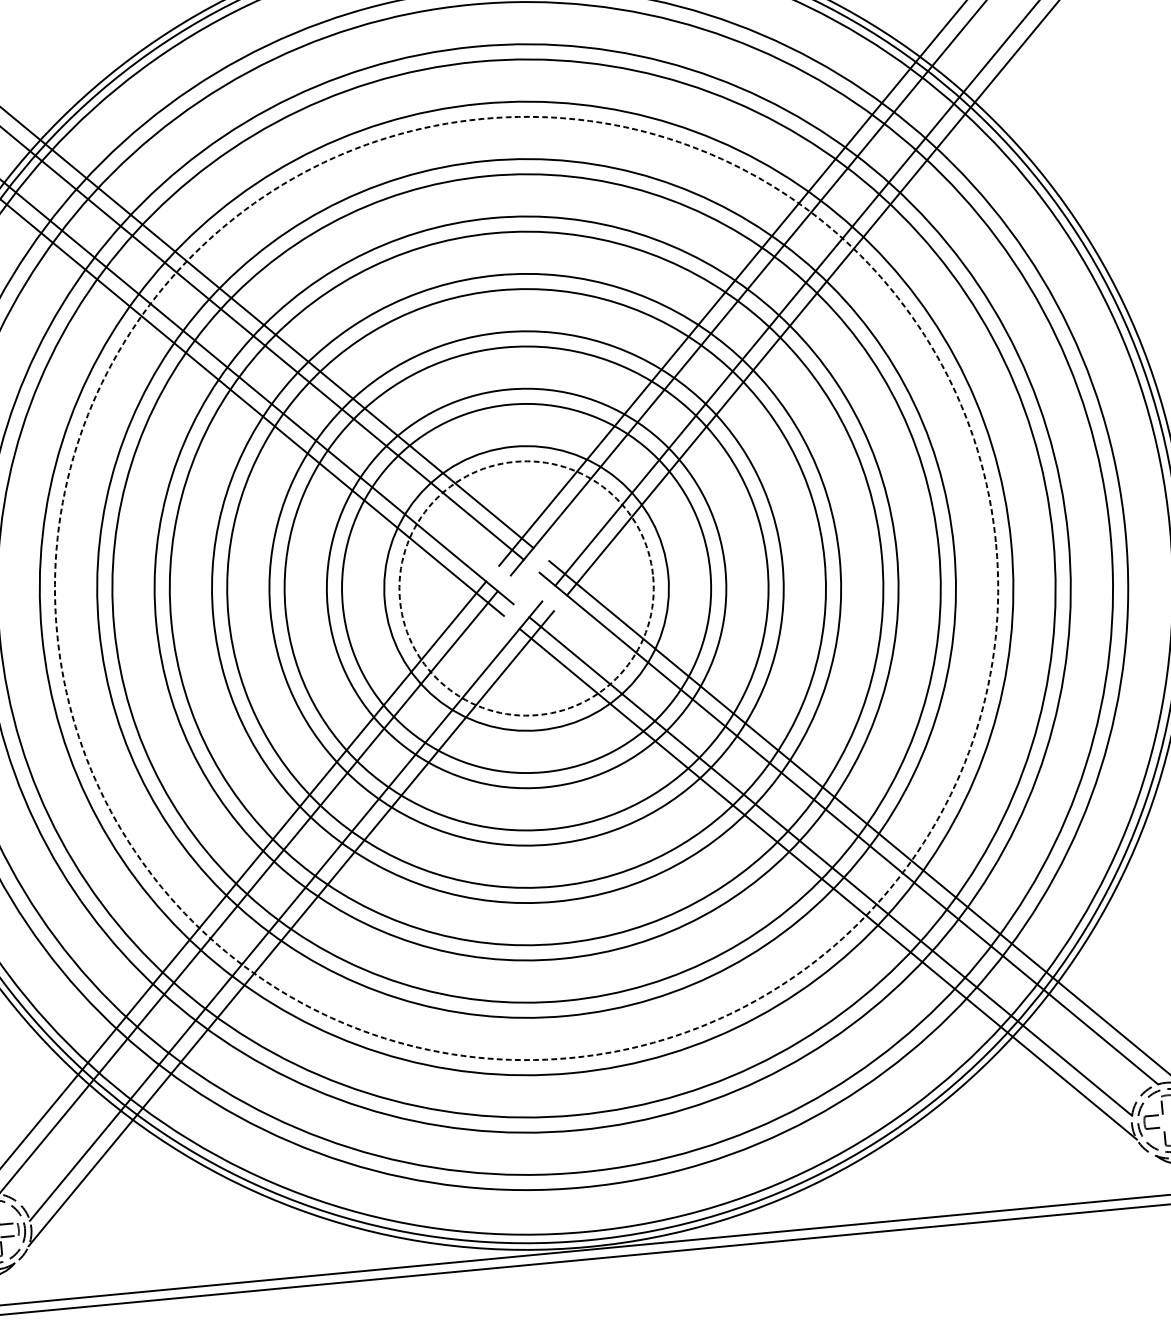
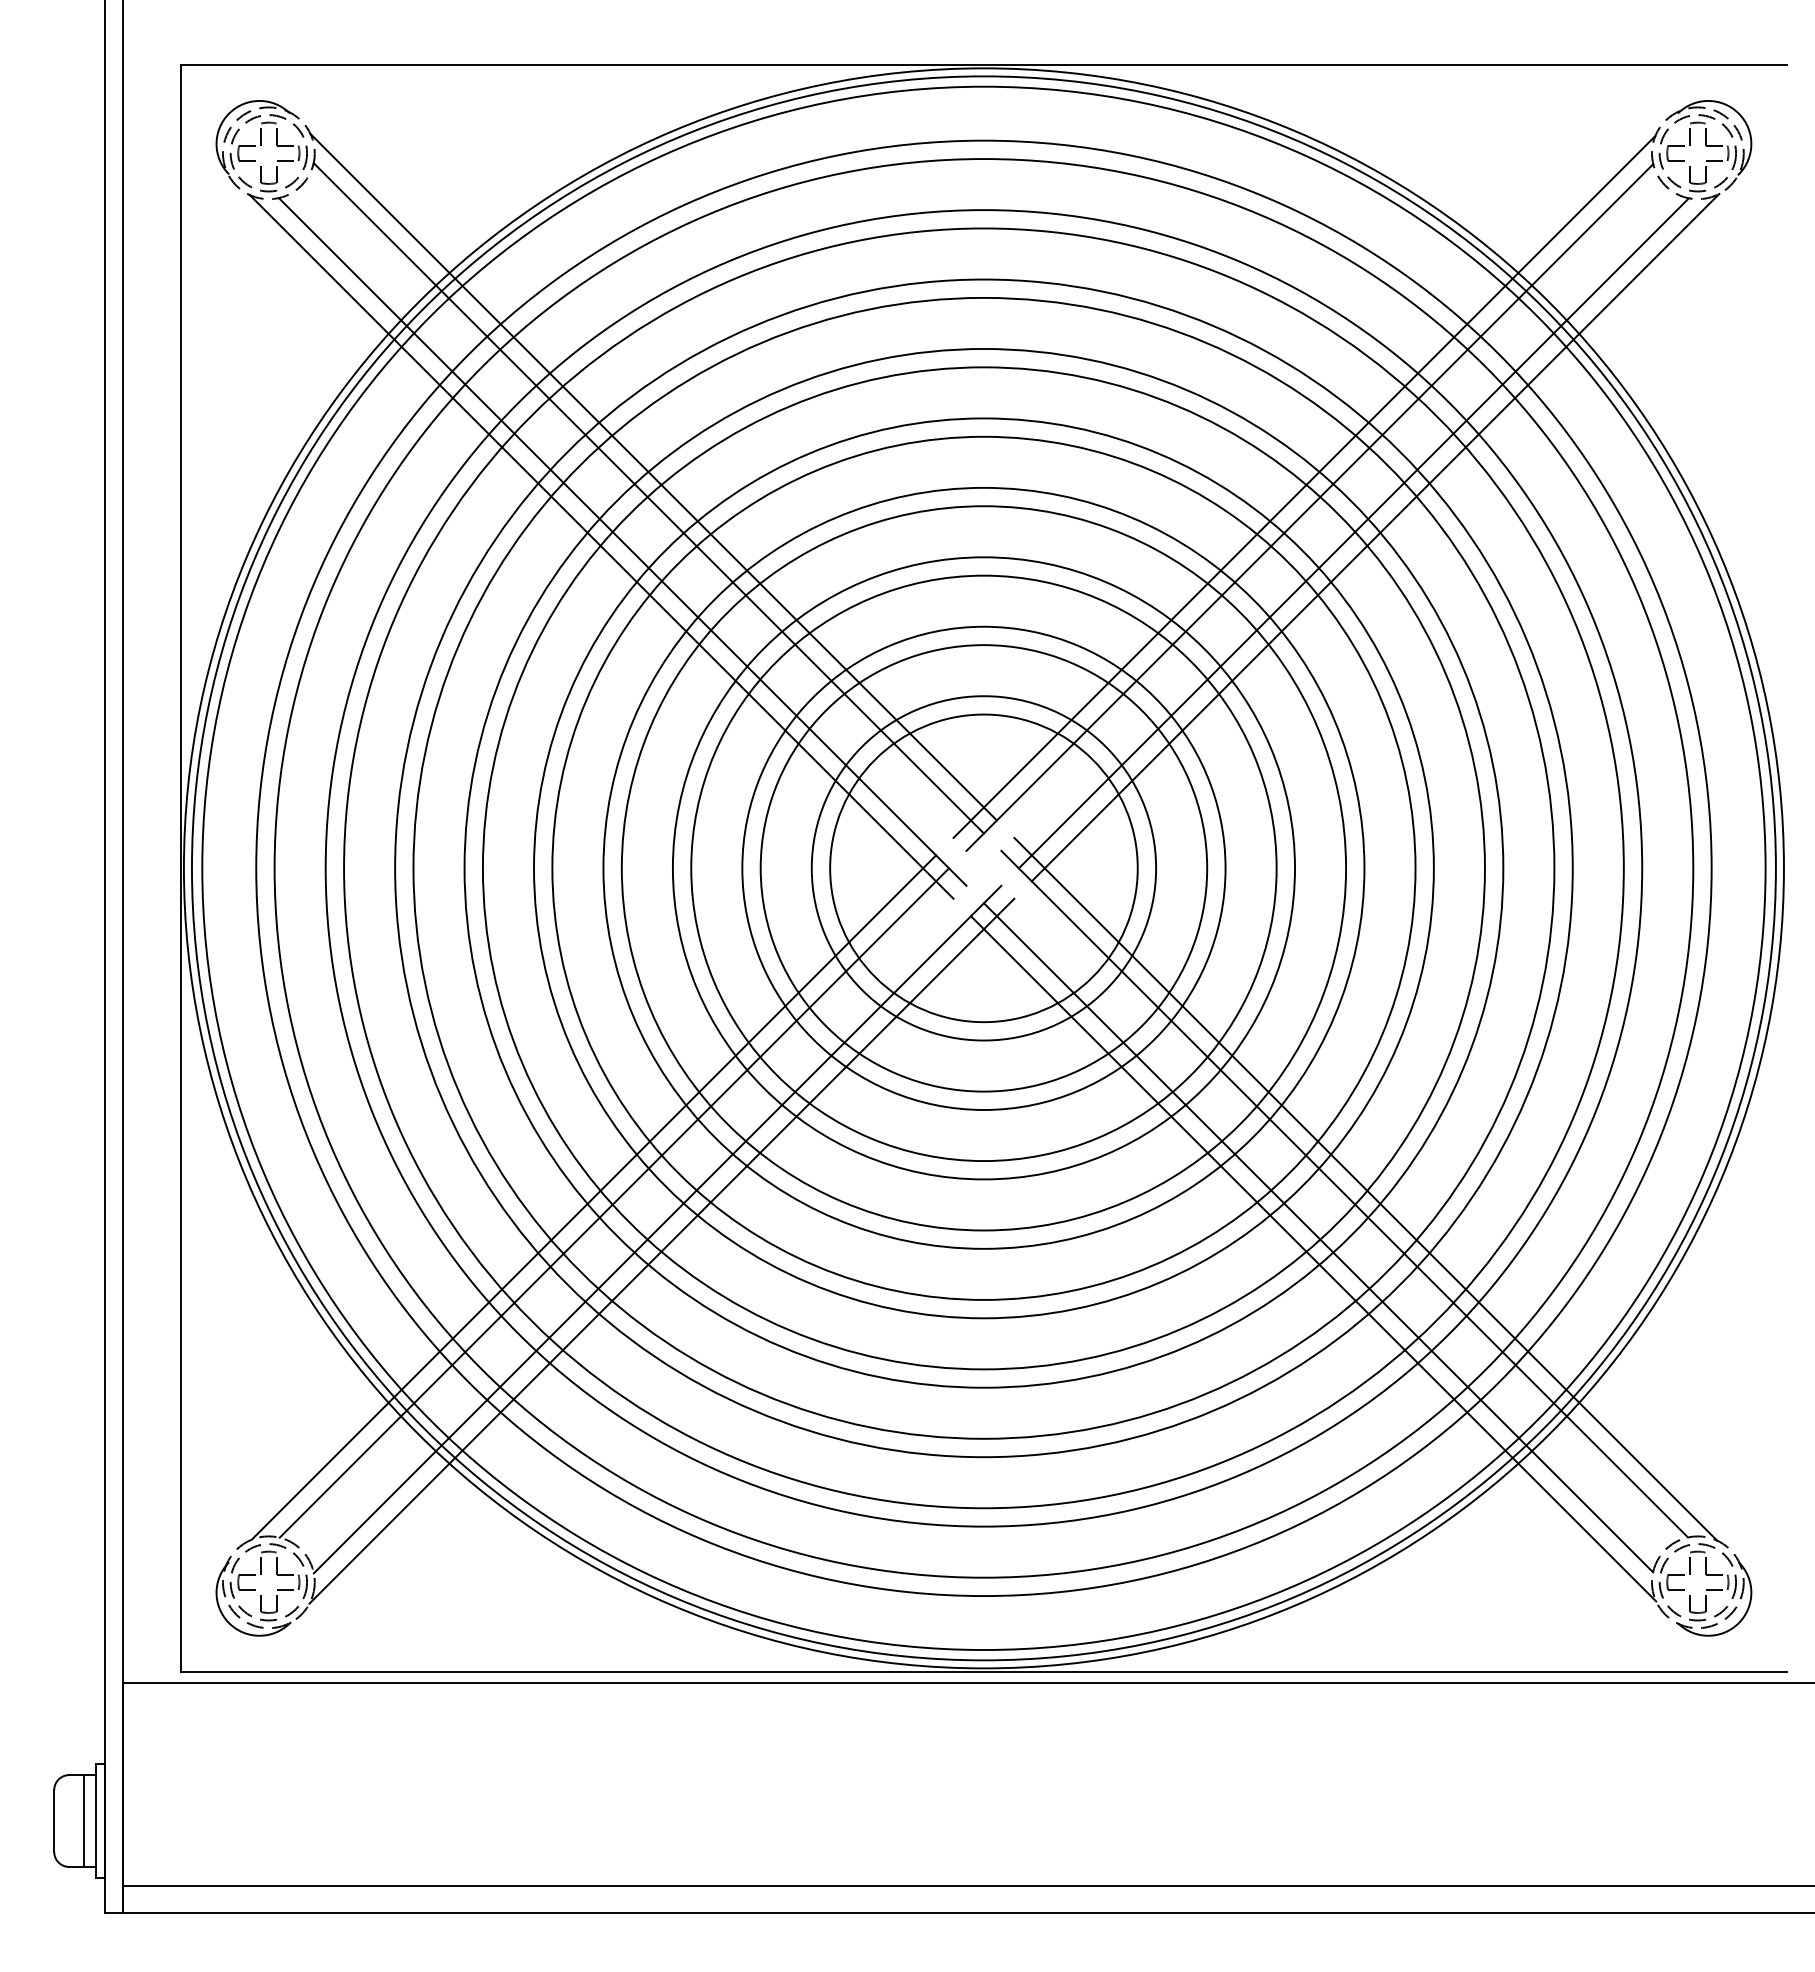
circle: (526, 587) -> (983, 867), dashed -> solid
circle: (526, 588) -> (983, 868), dashed -> solid

